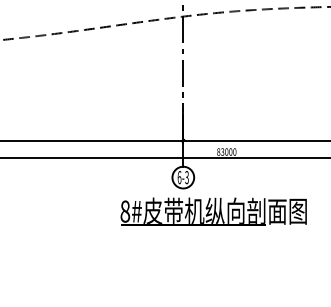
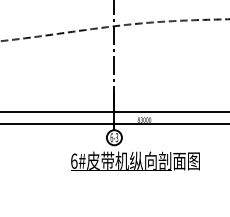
text: (125, 210) -> (74, 160), 8# -> 6#

